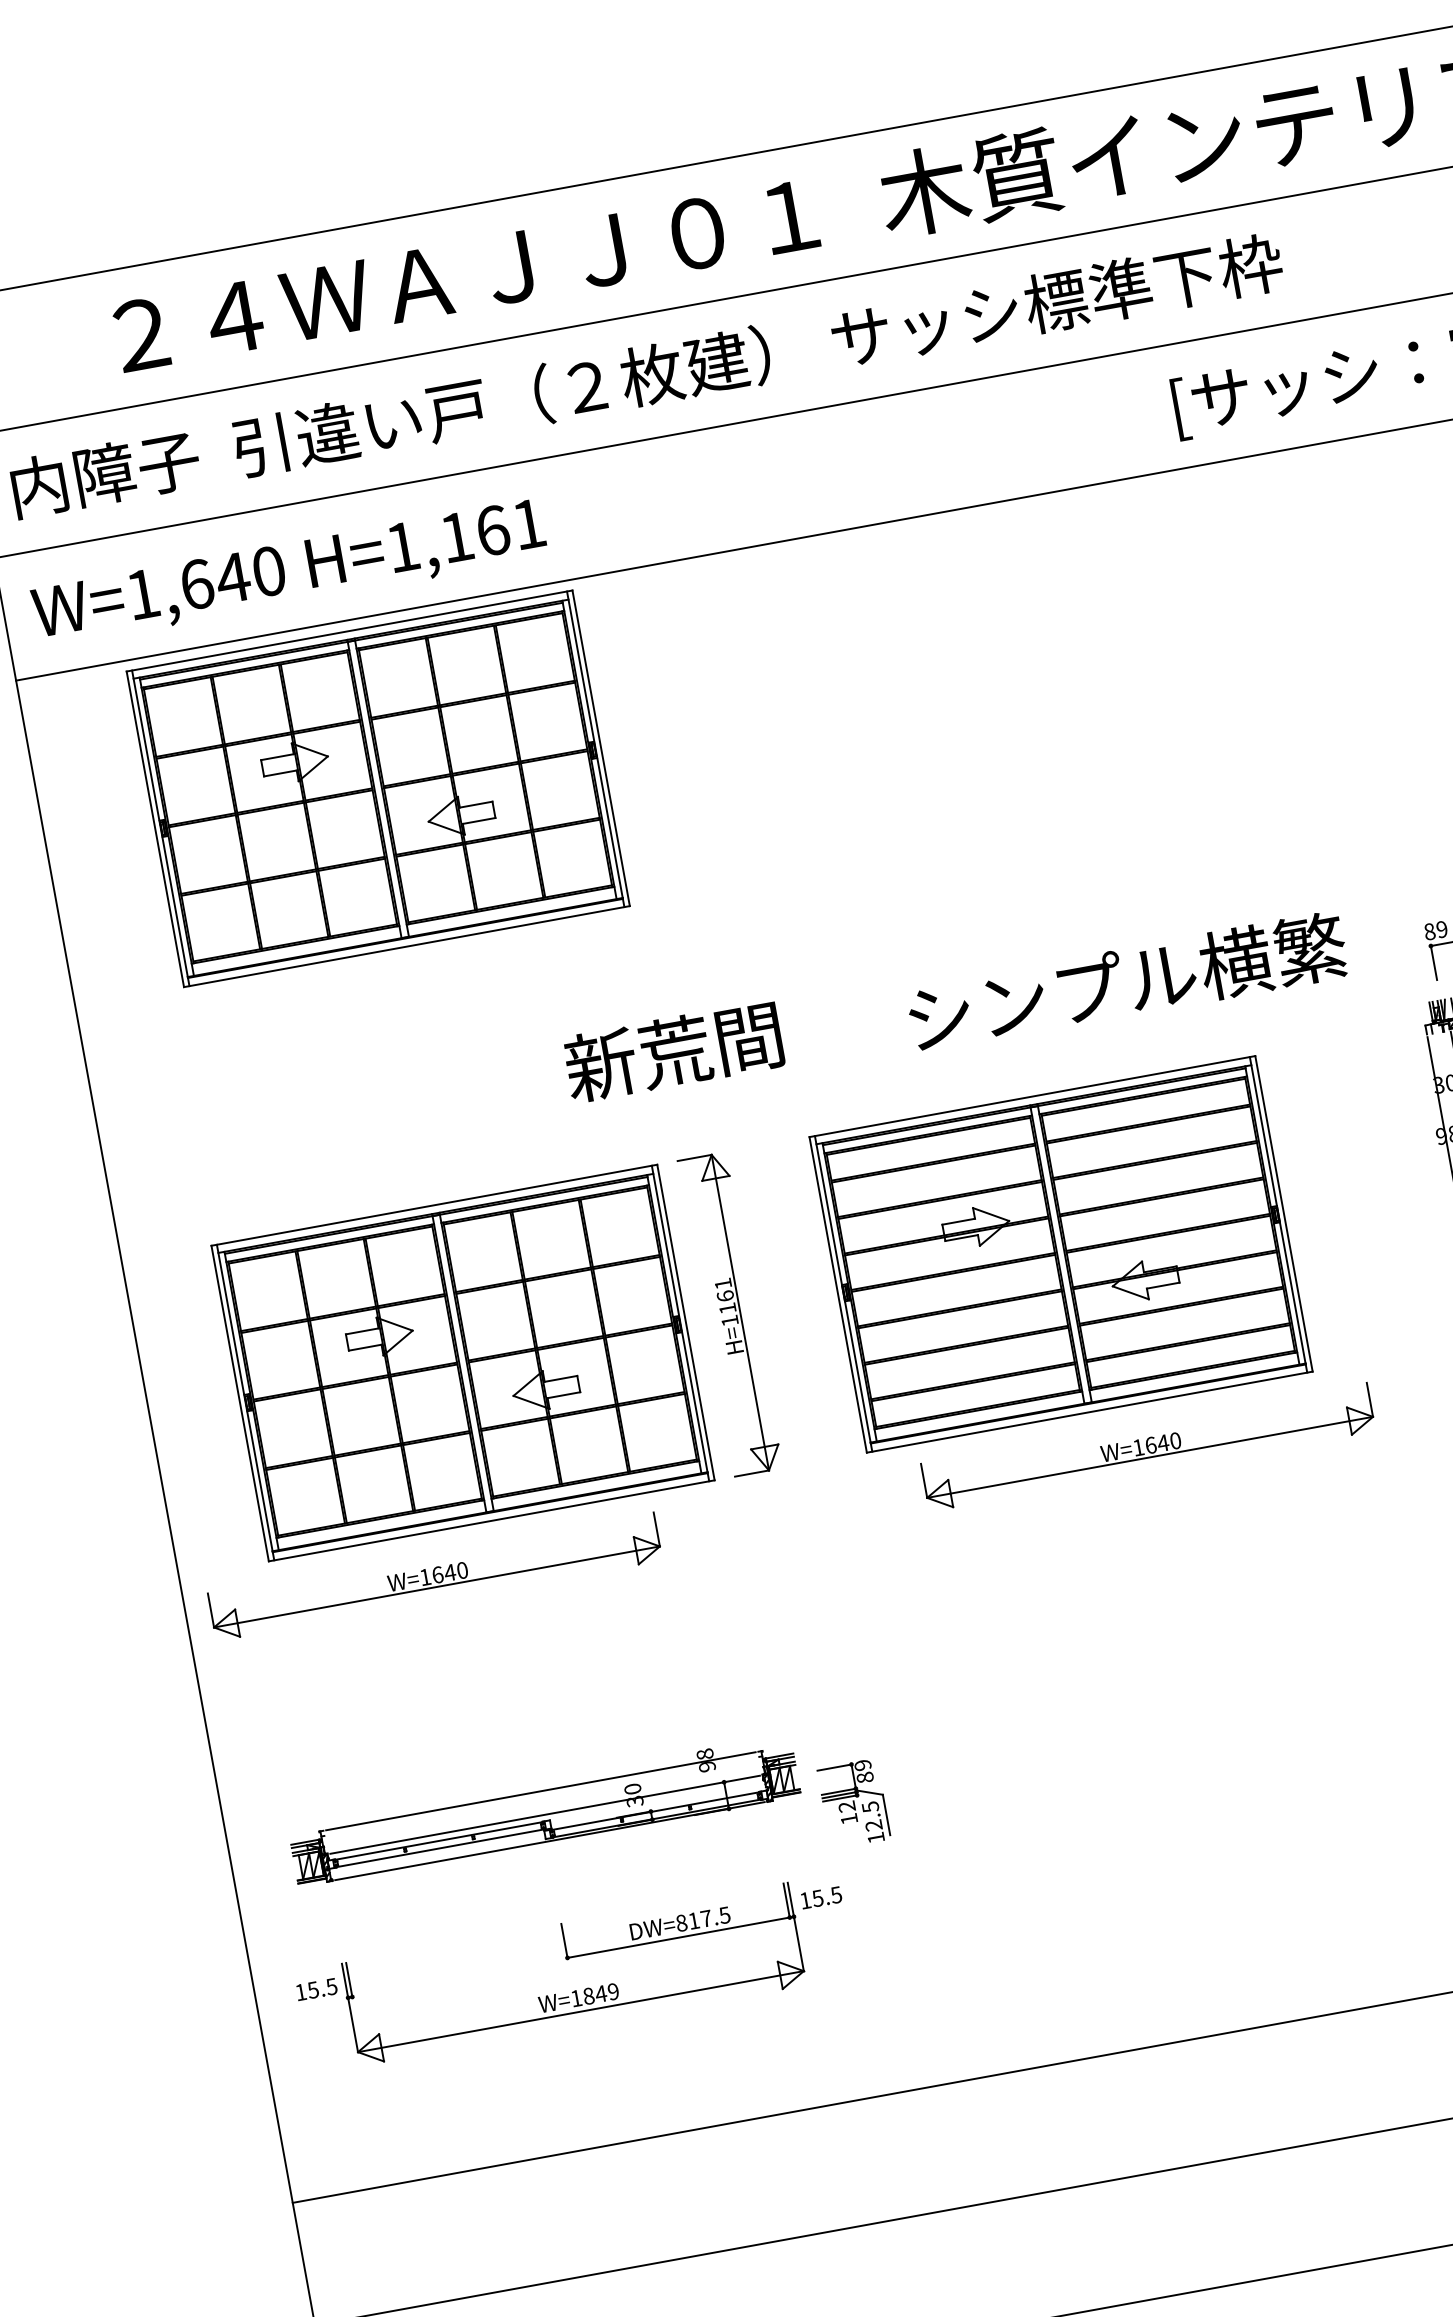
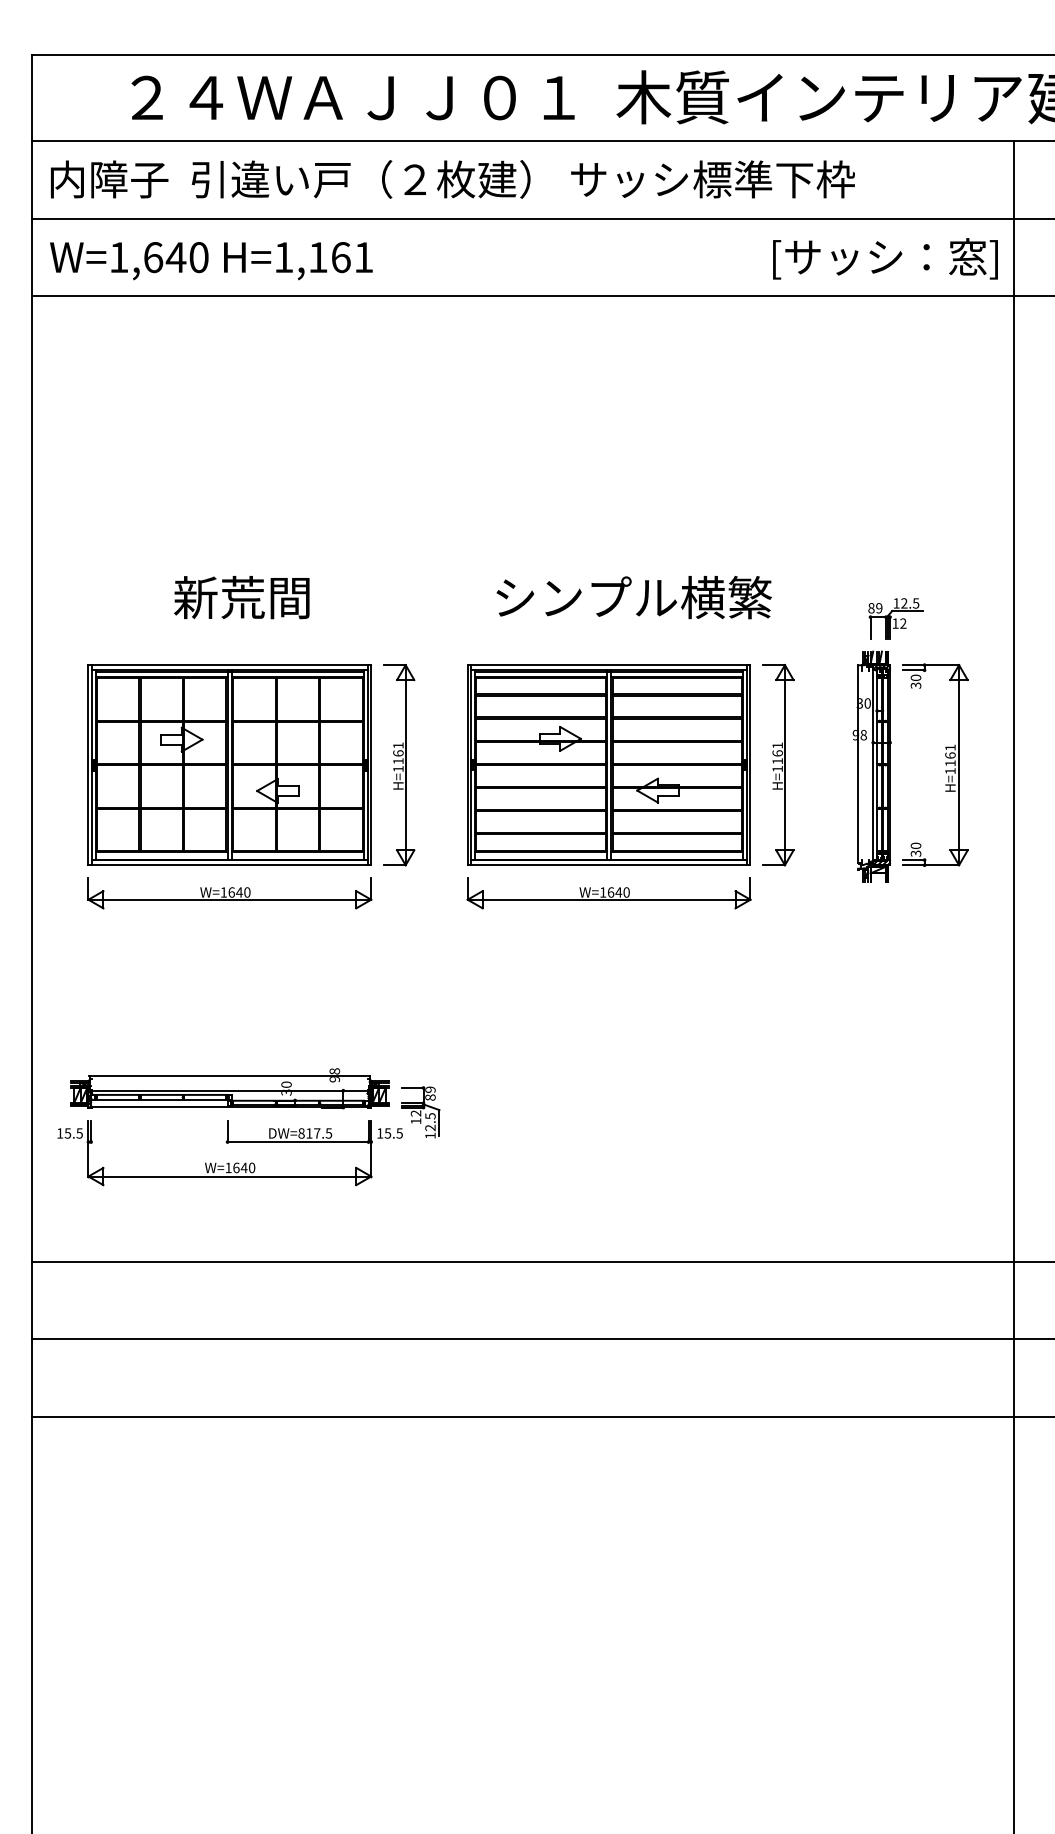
part: (377, 787) -> (241, 402), removed
text: (1126, 982) -> (633, 597), moved
text: (673, 1051) -> (241, 597), moved
part: (1328, 1206) -> (778, 765), added
part: (1147, 1447) -> (608, 893), moved
part: (434, 1577) -> (229, 893), moved
part: (853, 1804) -> (420, 1112), moved
part: (543, 1811) -> (229, 1088), moved
text: (601, 1993) -> (244, 1167), W=1849 -> W=1640

